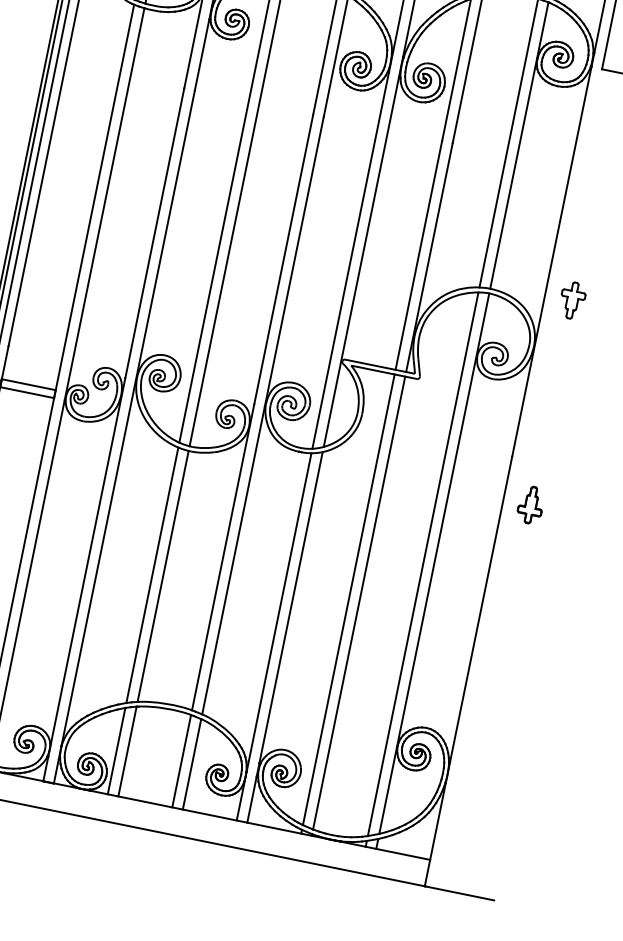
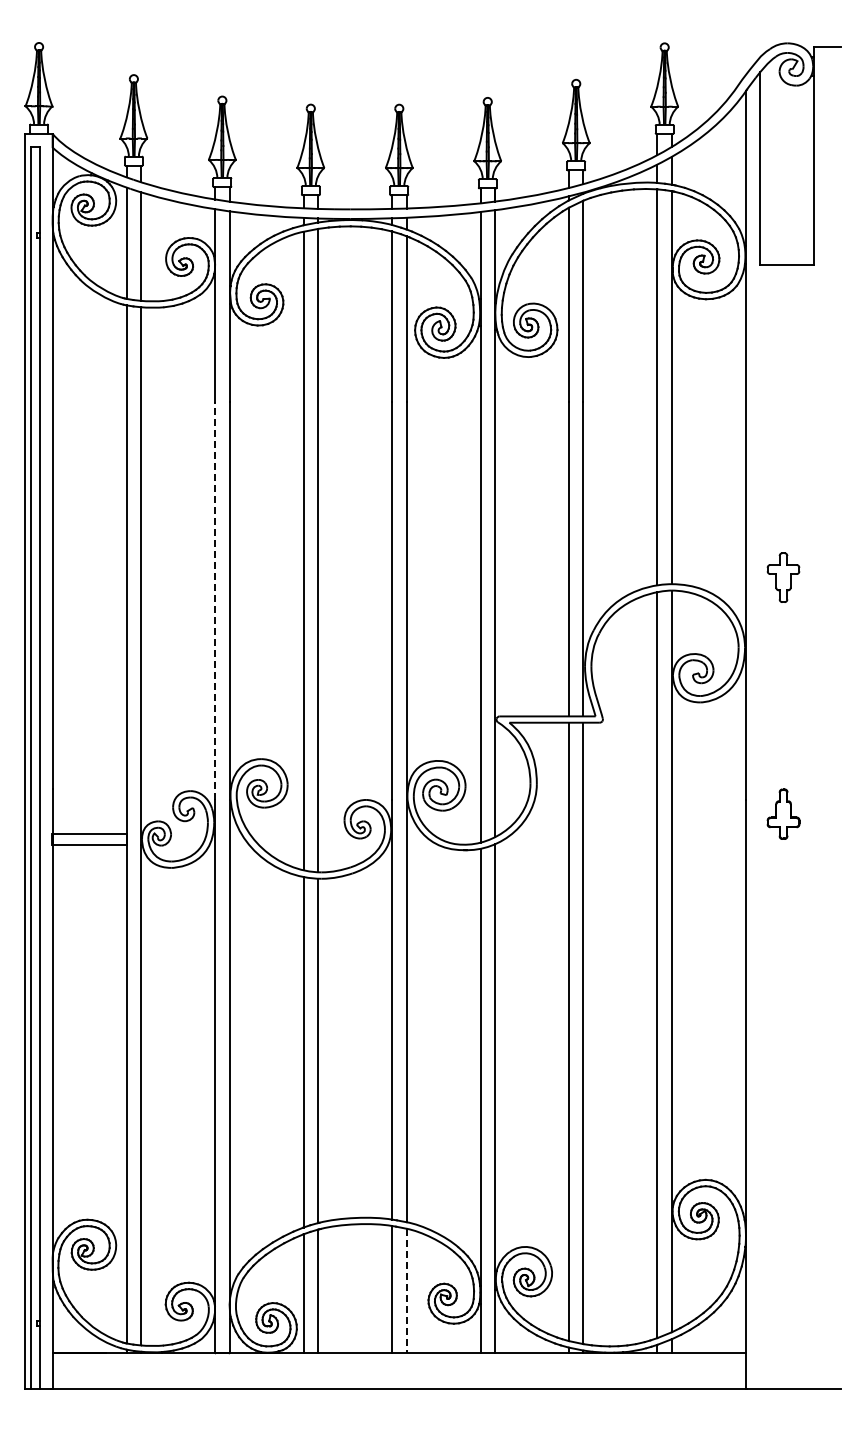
line: (155, 233) -> (215, 601), solid -> dashed
part: (531, 504) -> (783, 813), moved
line: (191, 764) -> (406, 1291), solid -> dashed

